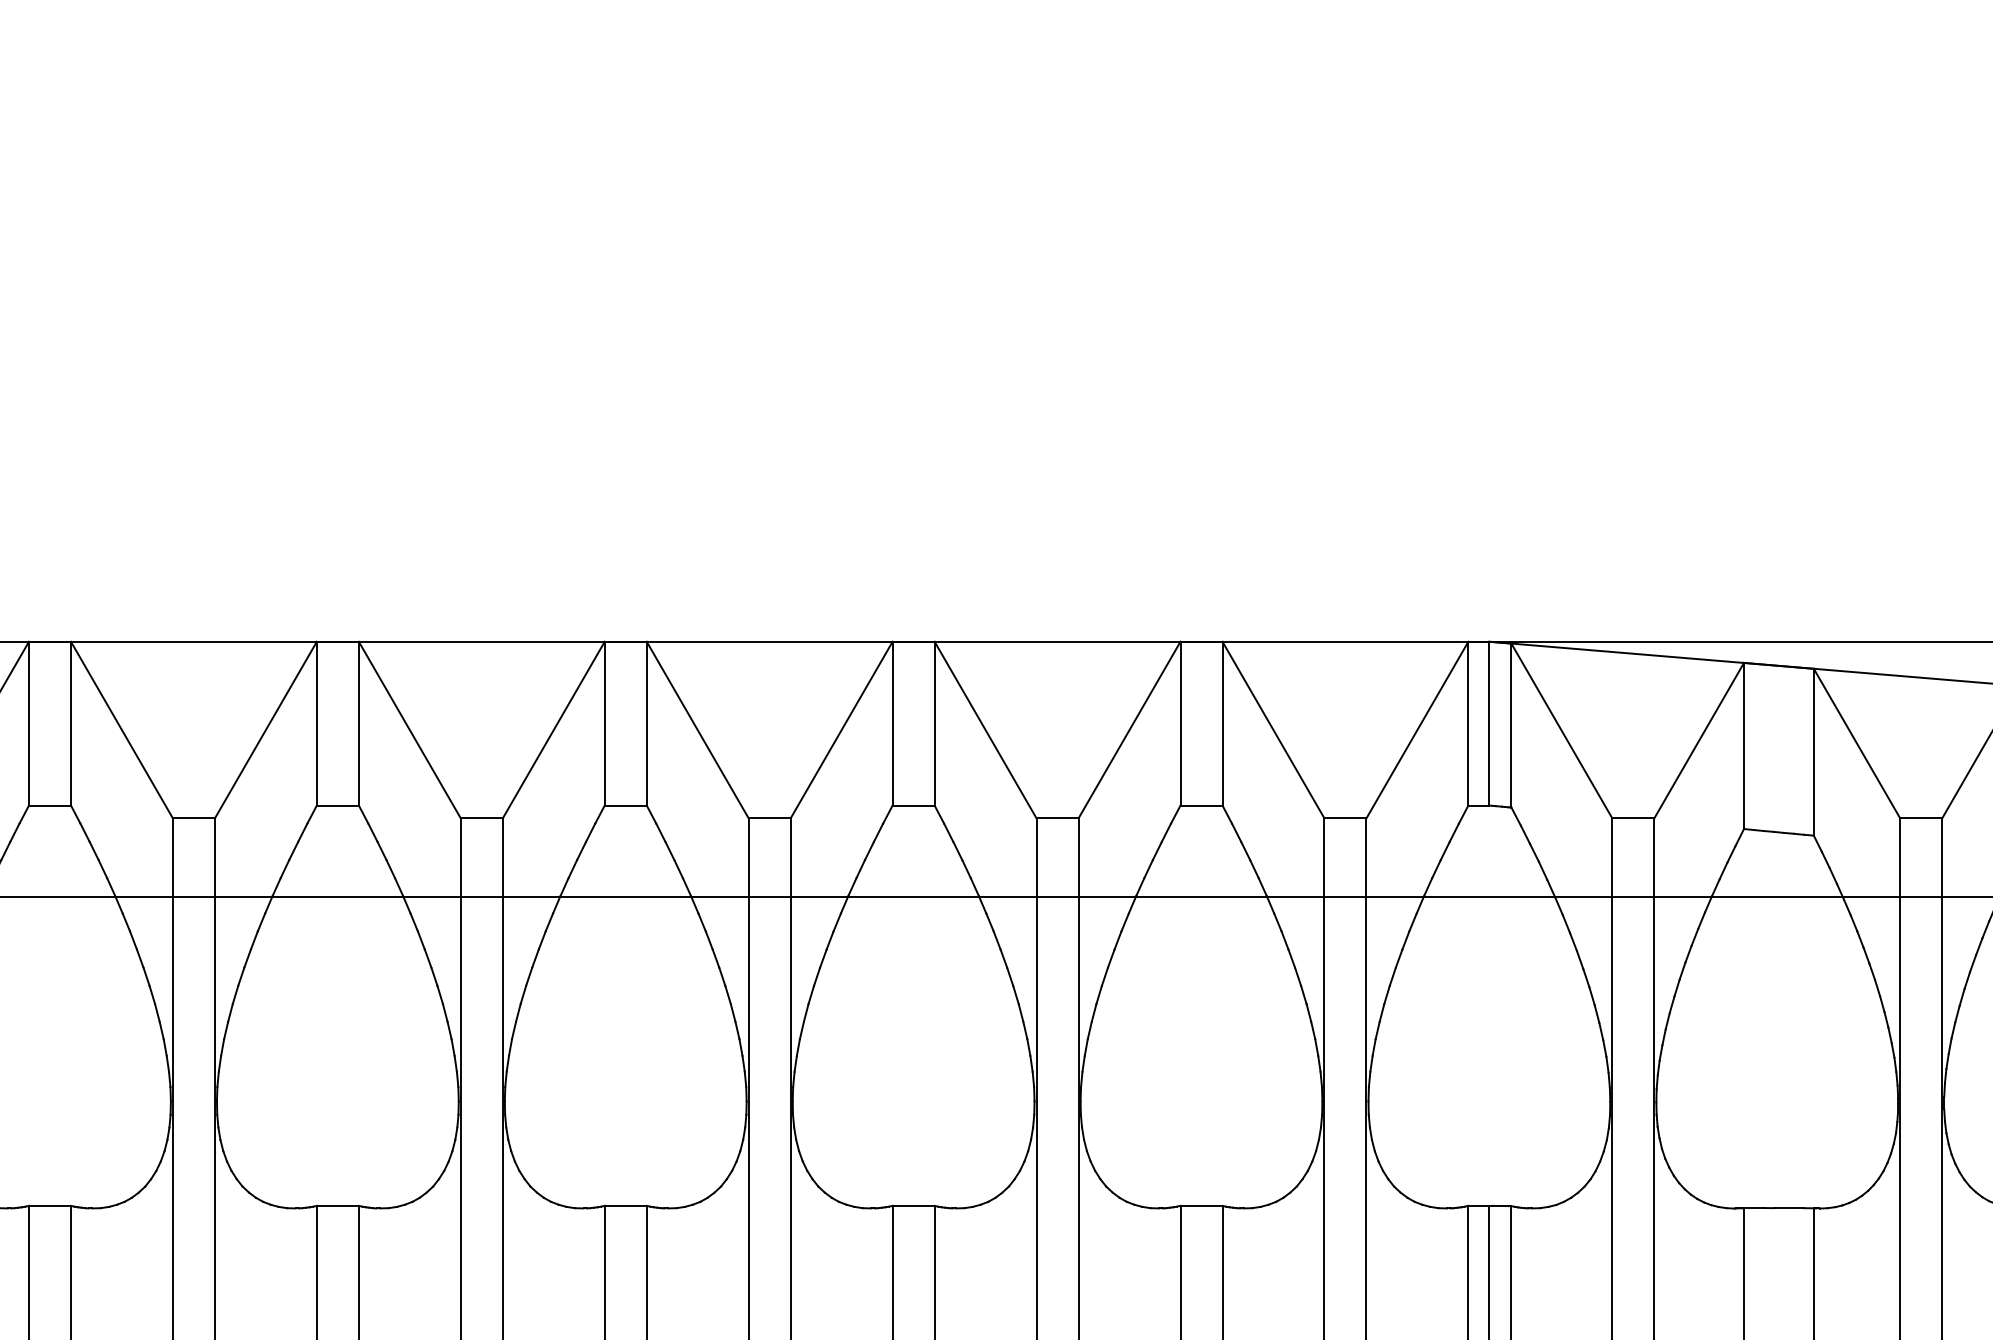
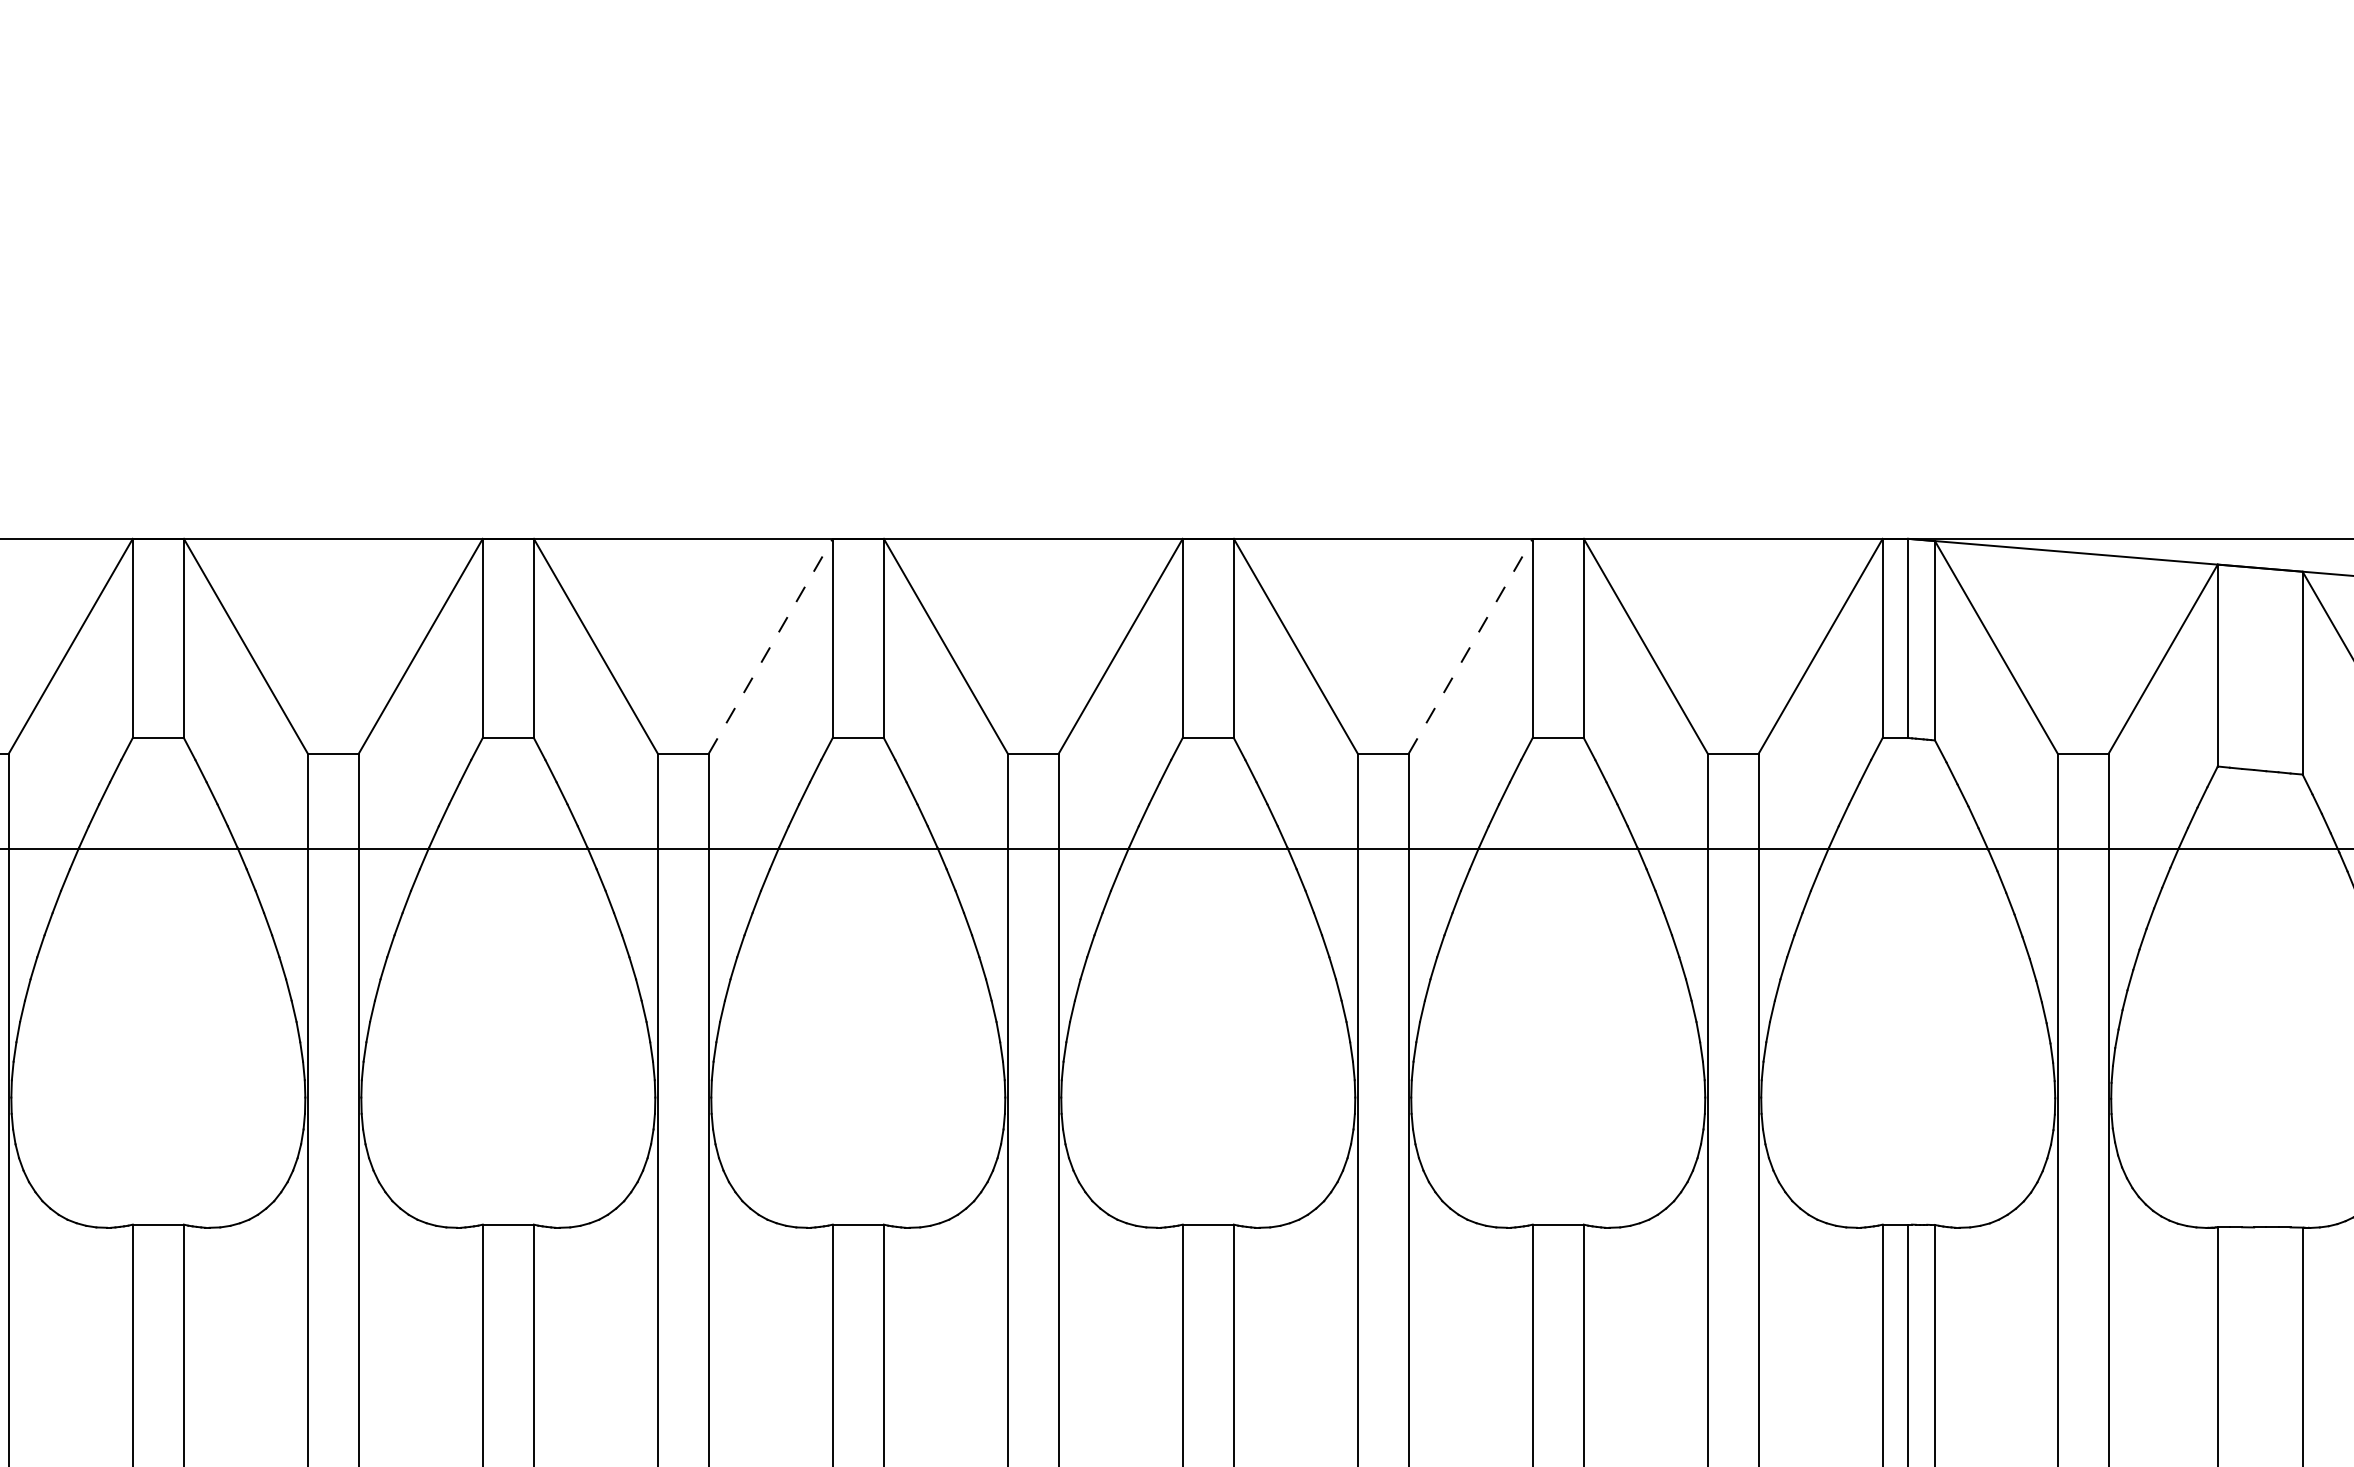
line: (553, 730) -> (770, 646), solid -> dashed
line: (1129, 730) -> (1470, 646), solid -> dashed

